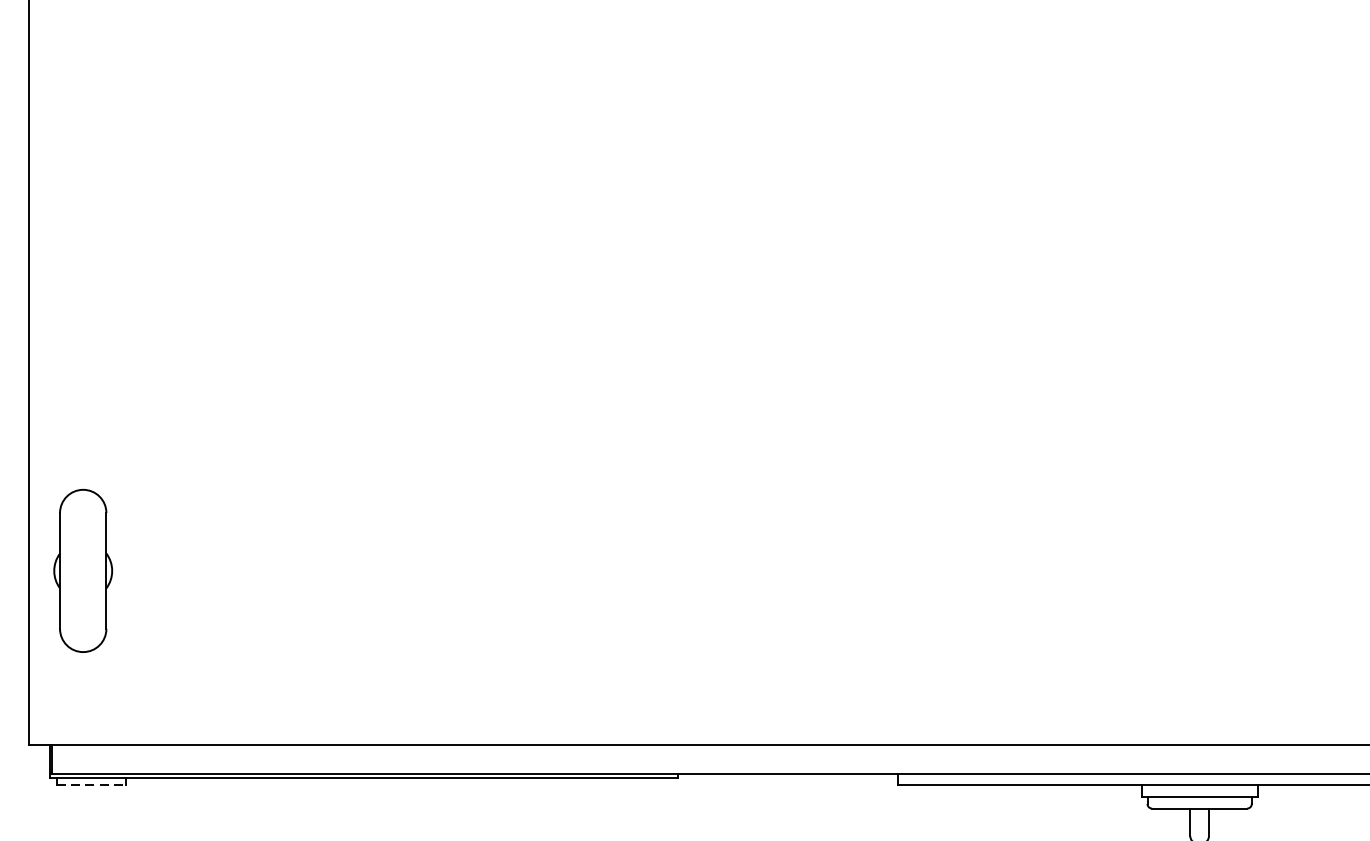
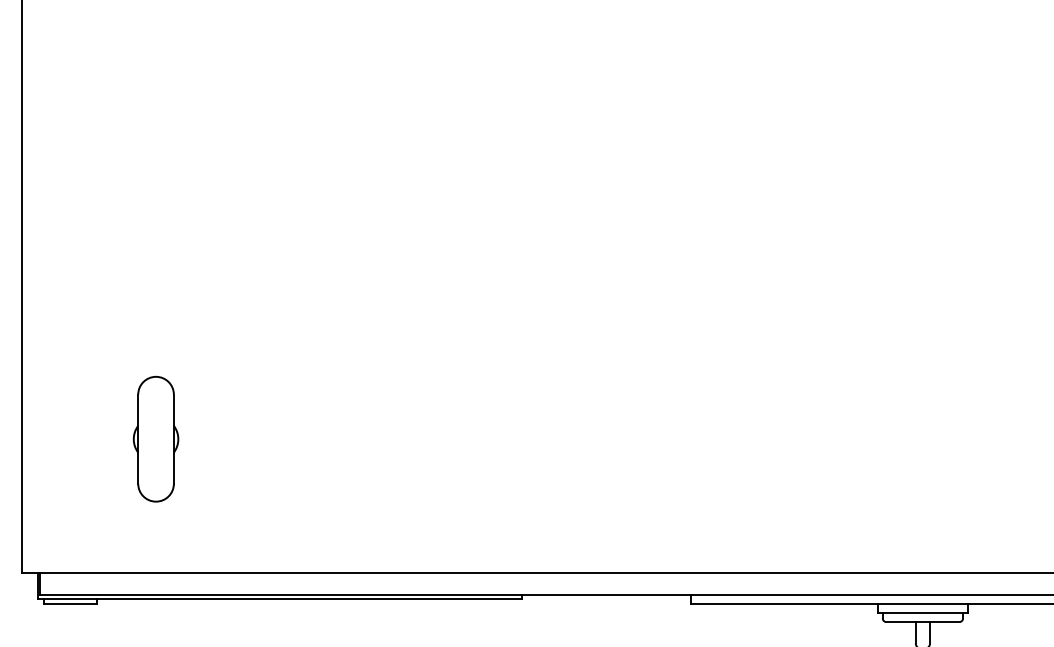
part: (82, 571) -> (155, 439), moved
line: (91, 785) -> (70, 604), dashed -> solid

